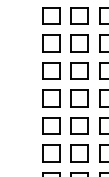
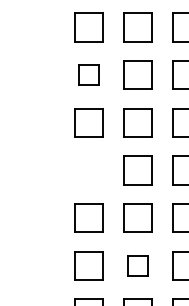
part: (51, 43) -> (89, 75), size x0.7
part: (51, 98) -> (89, 170), removed
part: (79, 153) -> (137, 265), size x0.7

